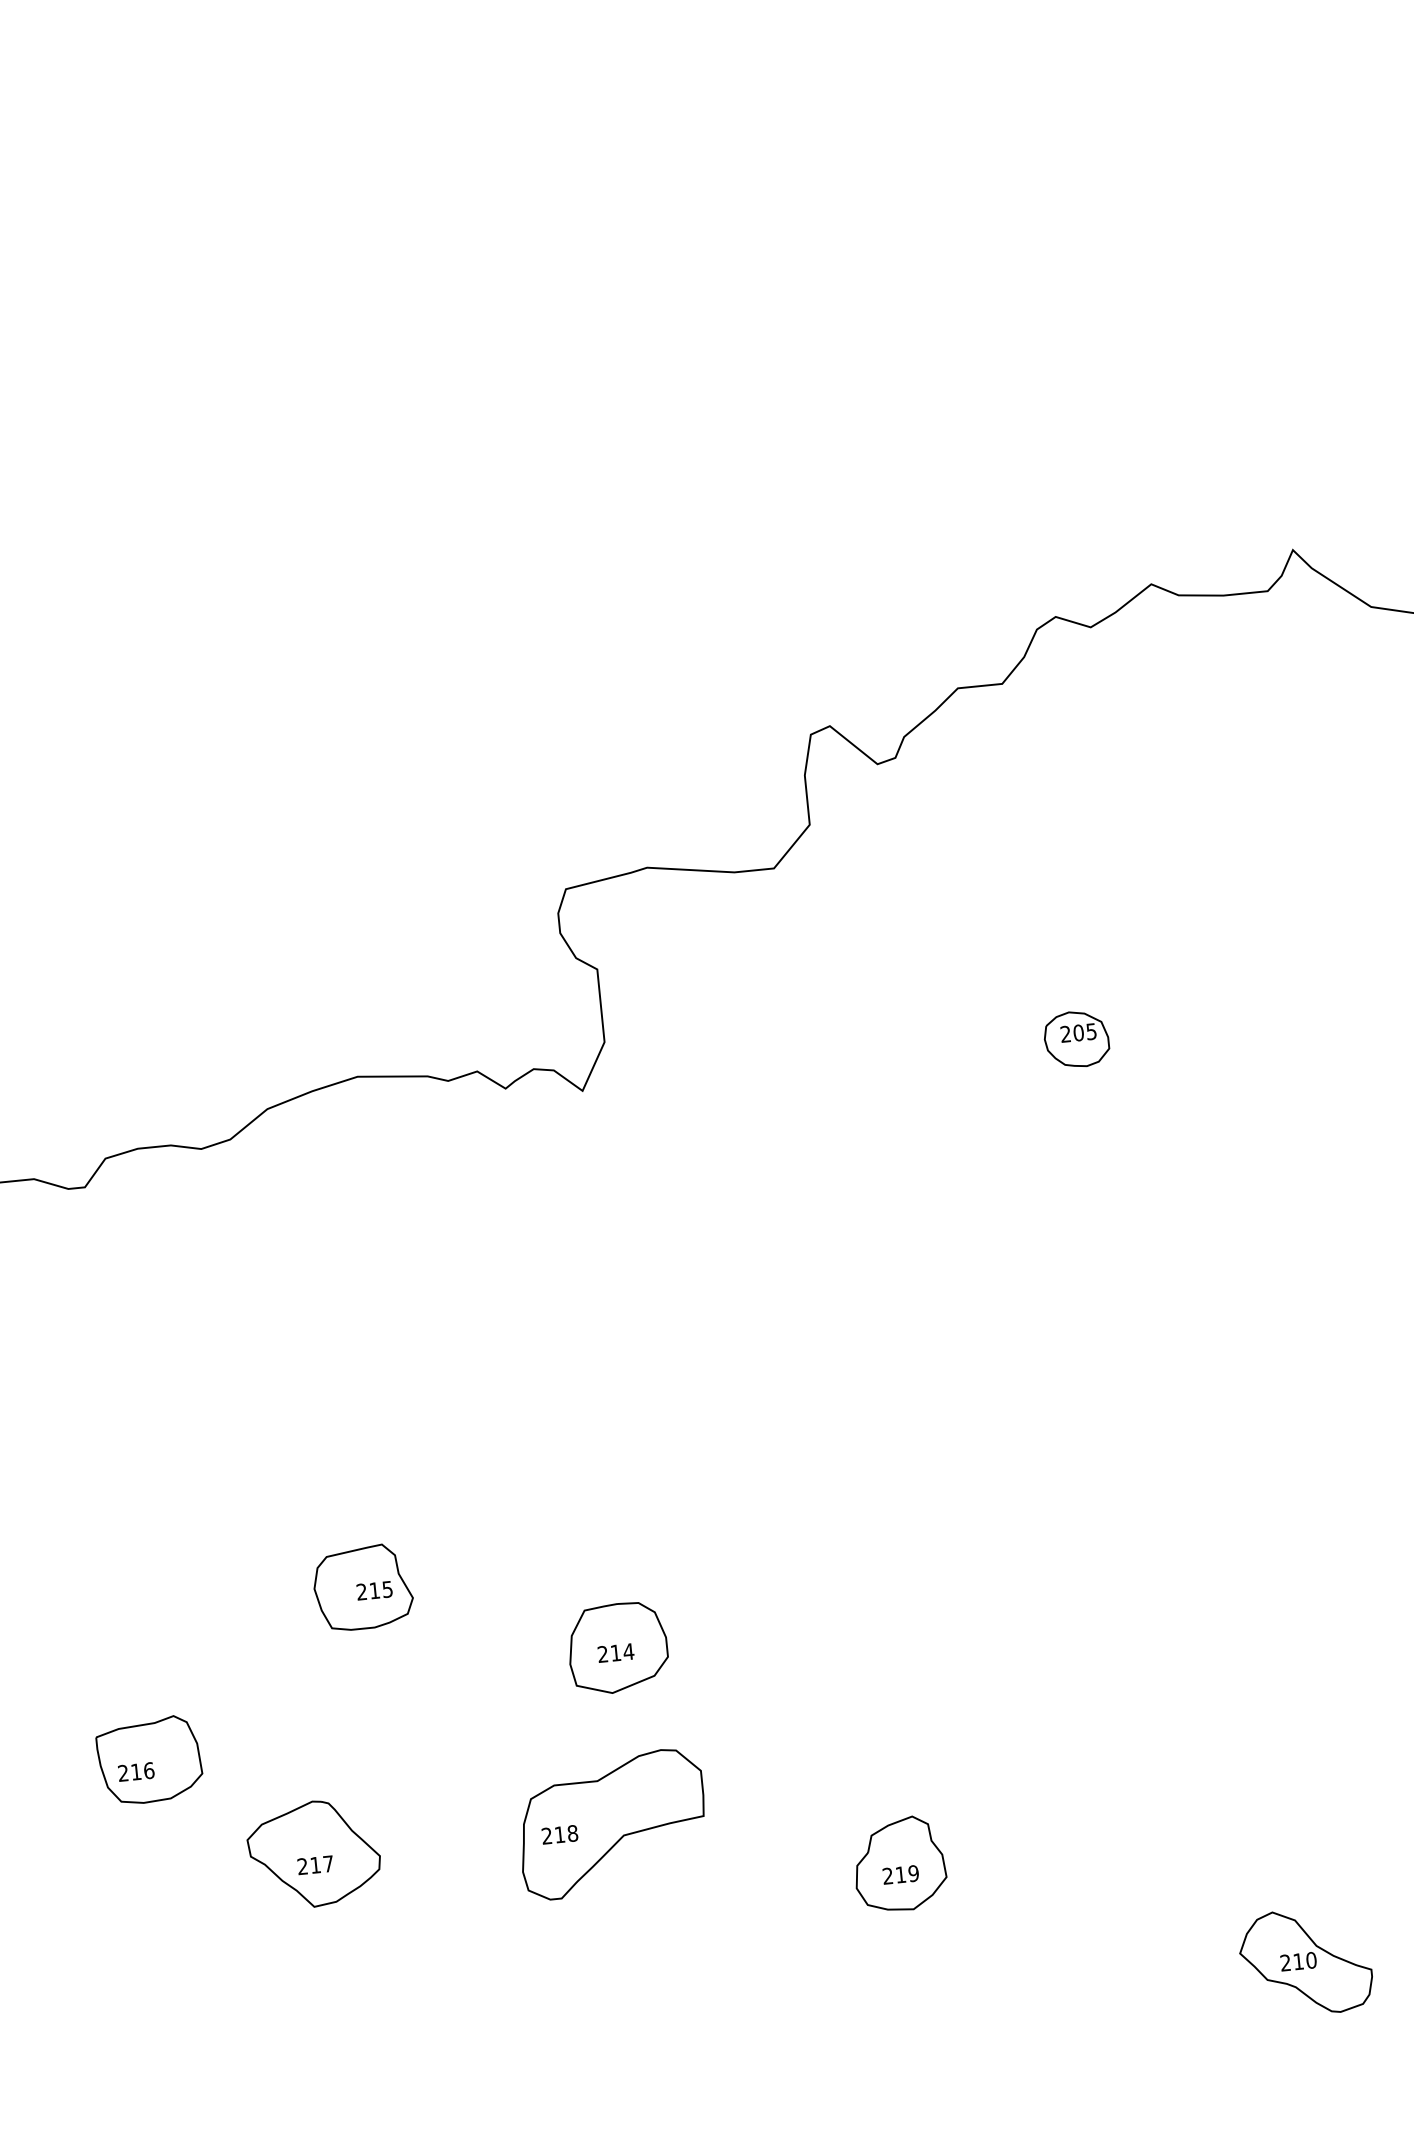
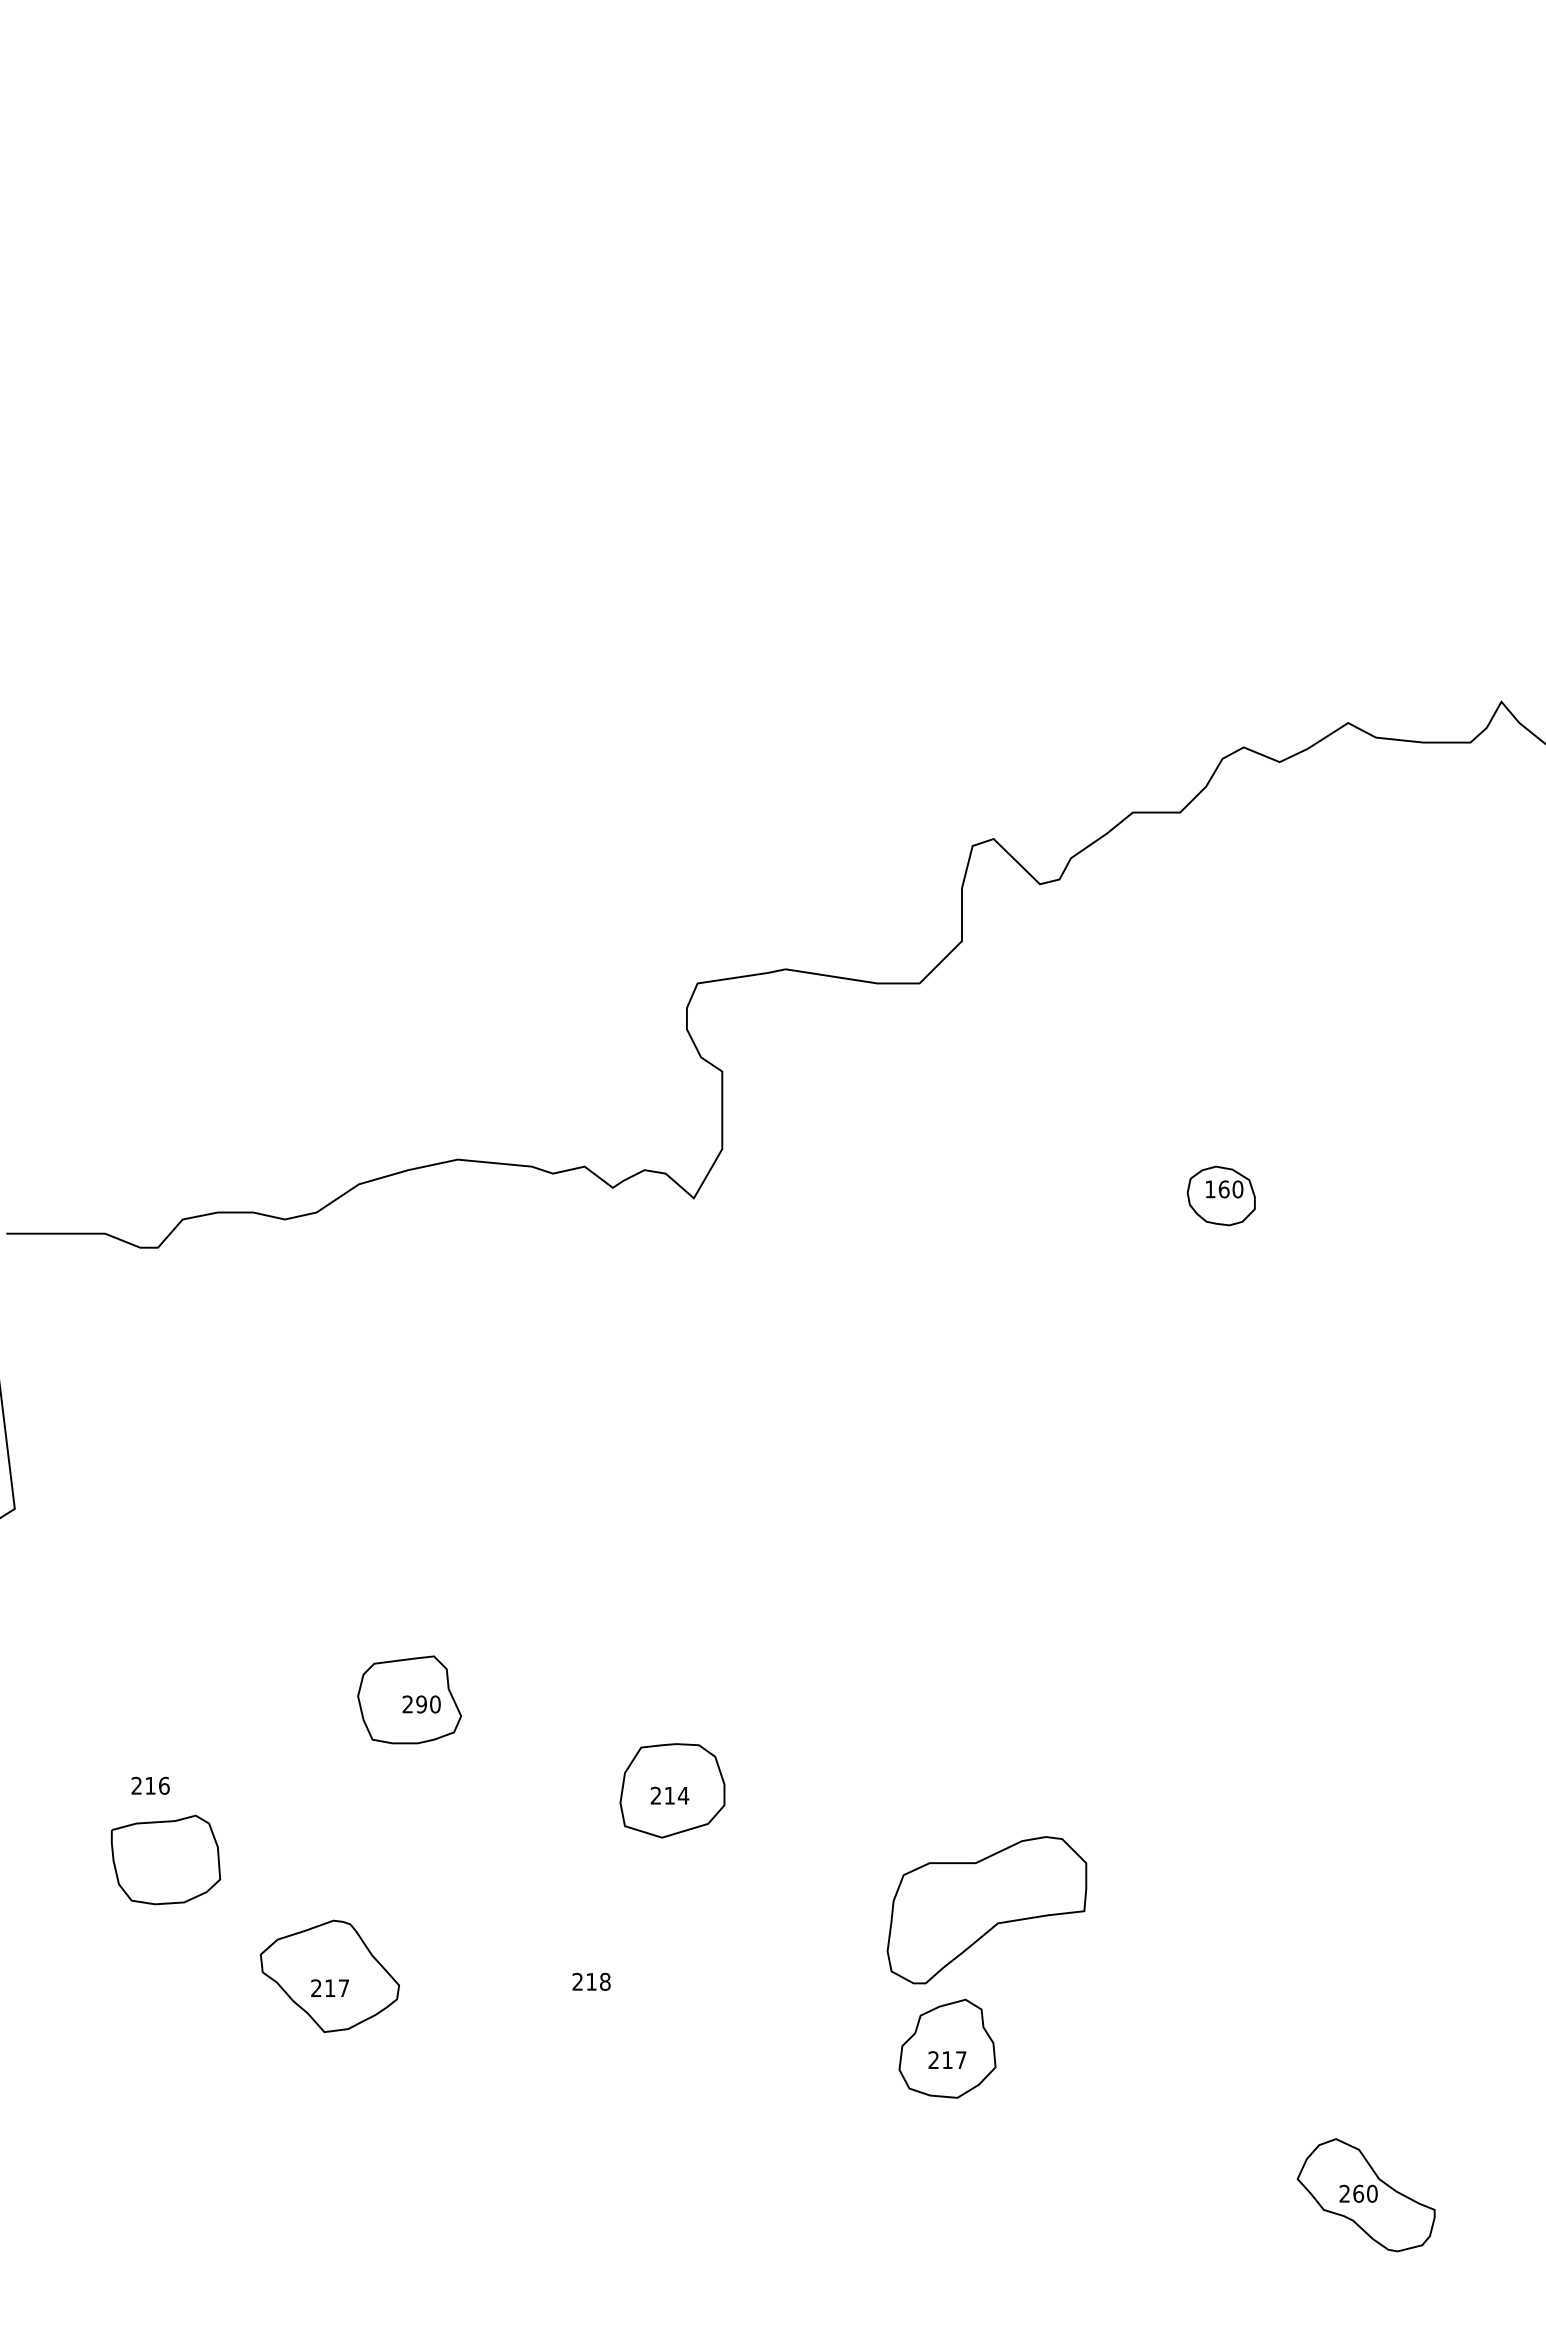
text: (1079, 1033) -> (1224, 1189), 205 -> 160
text: (381, 1590) -> (428, 1704), 215 -> 290
text: (136, 1771) -> (150, 1785), moved
part: (611, 1824) -> (986, 1910), moved
text: (913, 1873) -> (960, 2060), 219 -> 217
text: (1298, 1961) -> (1358, 2193), 210 -> 260

